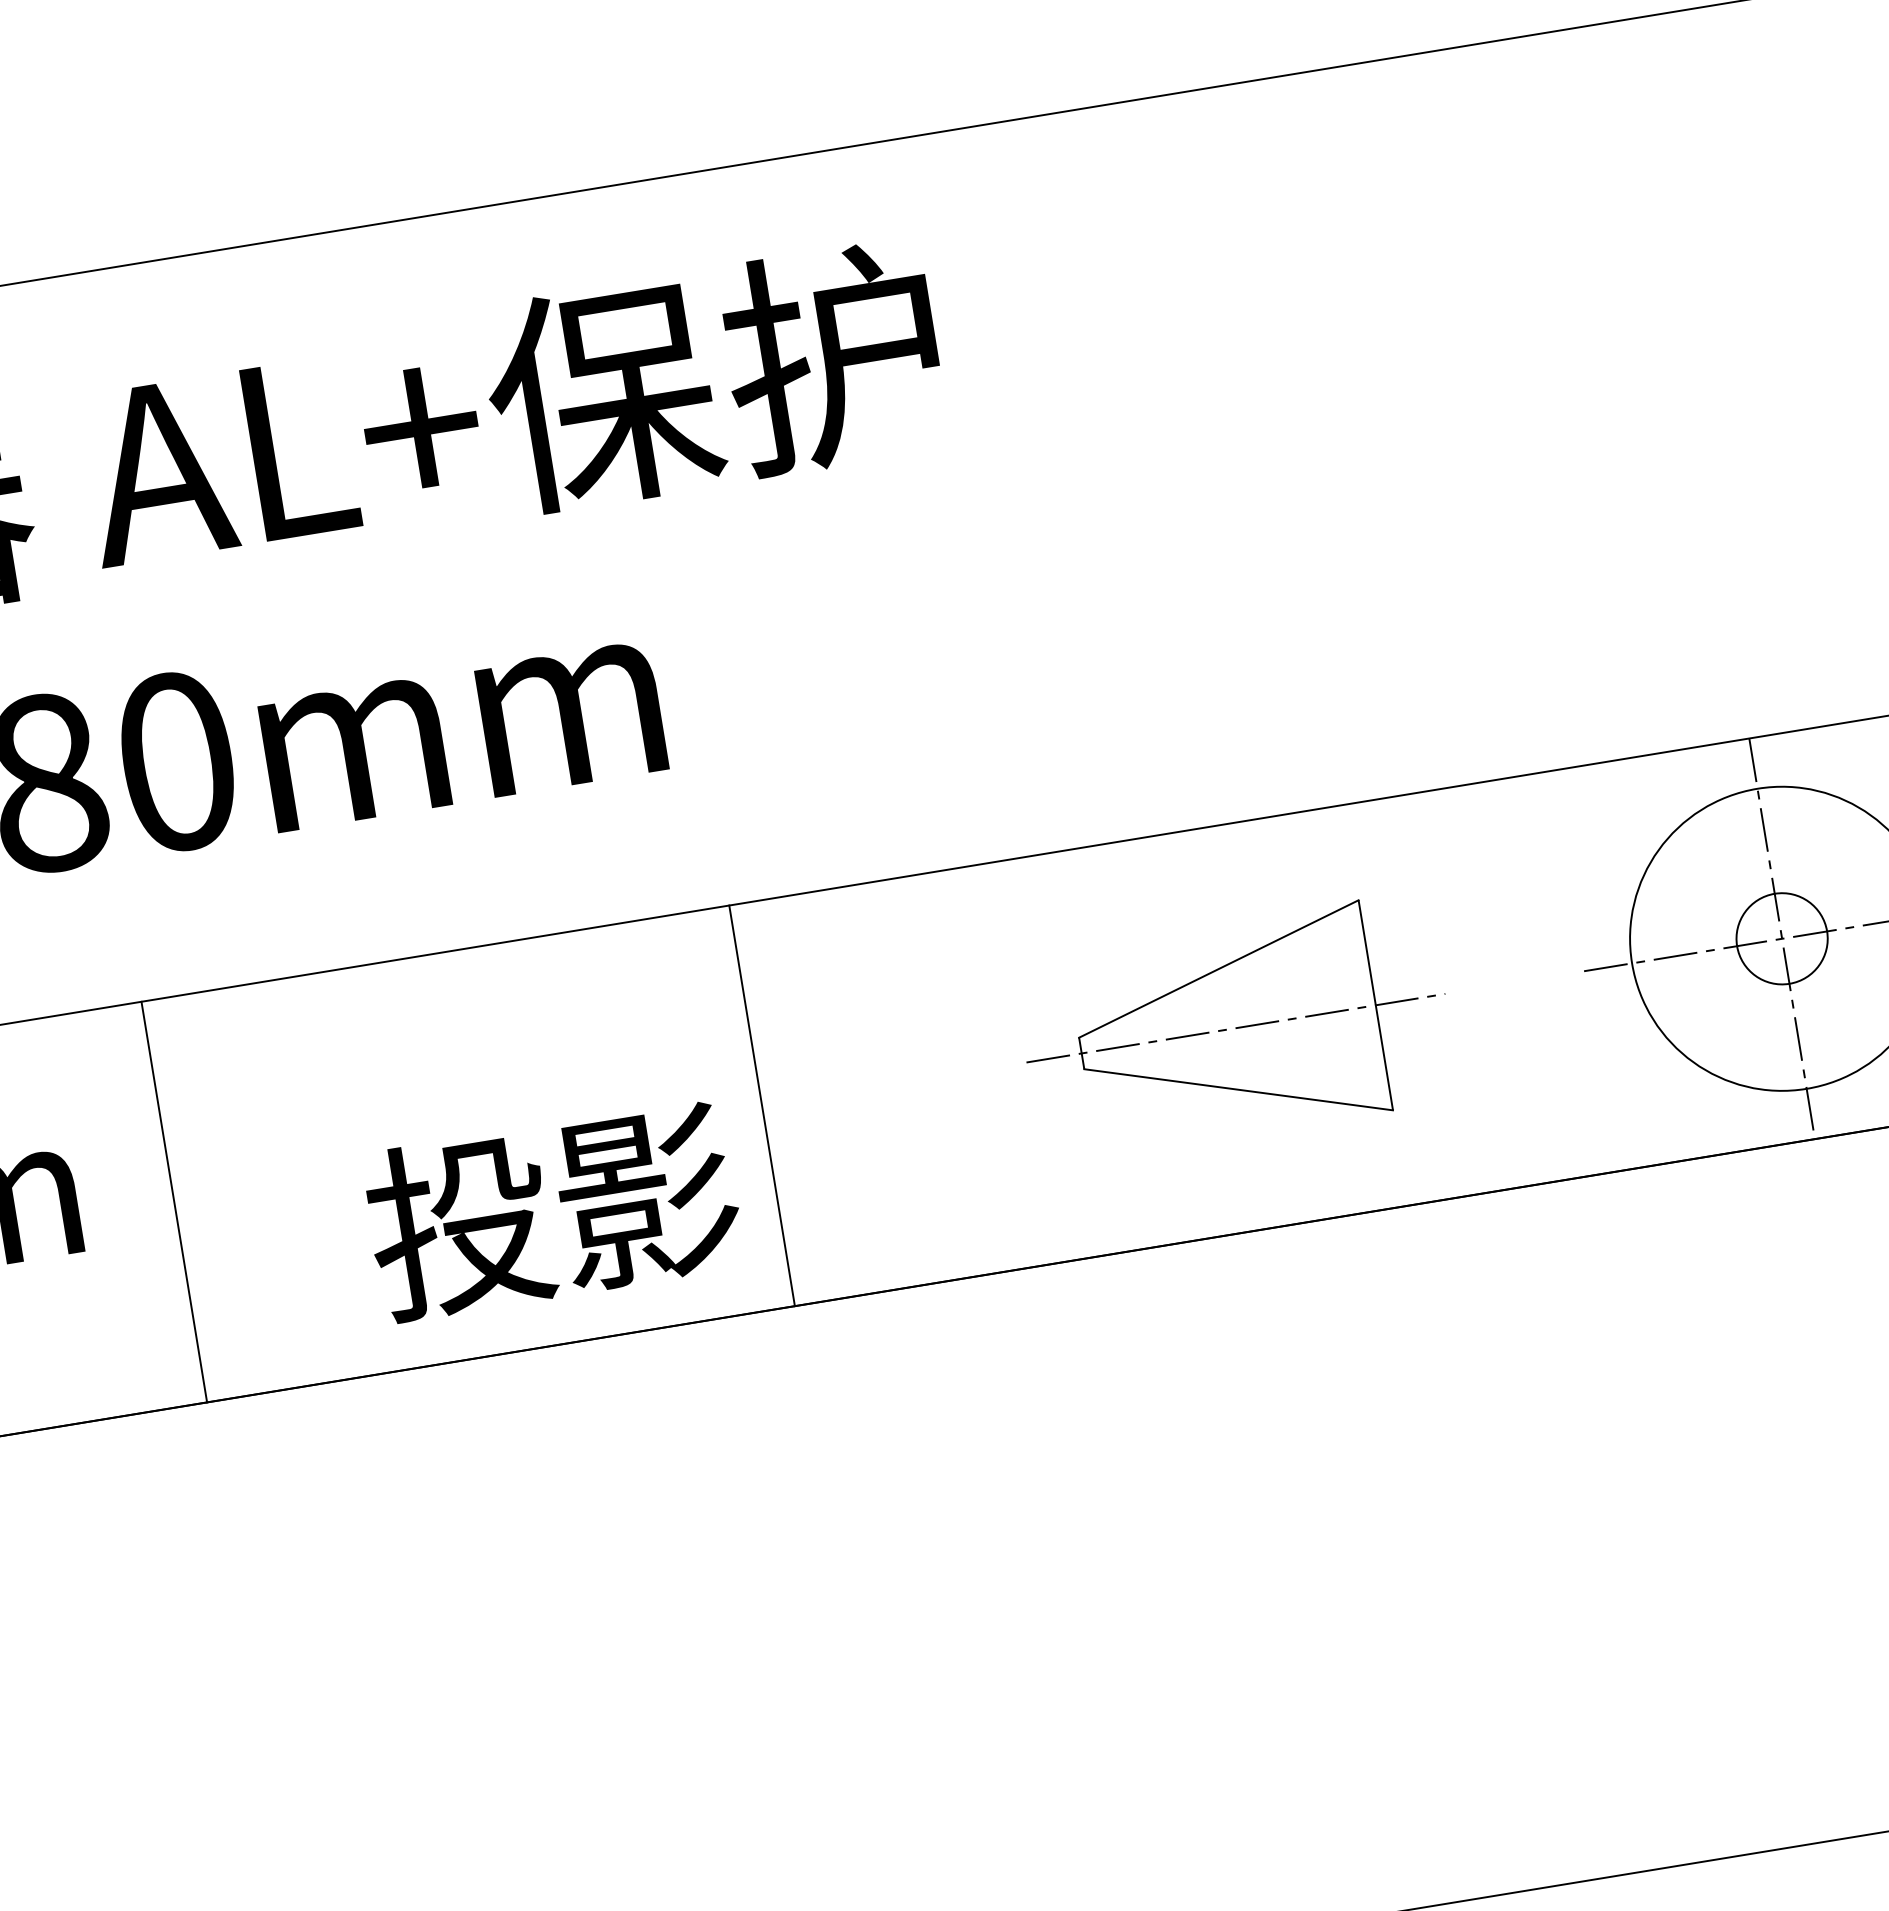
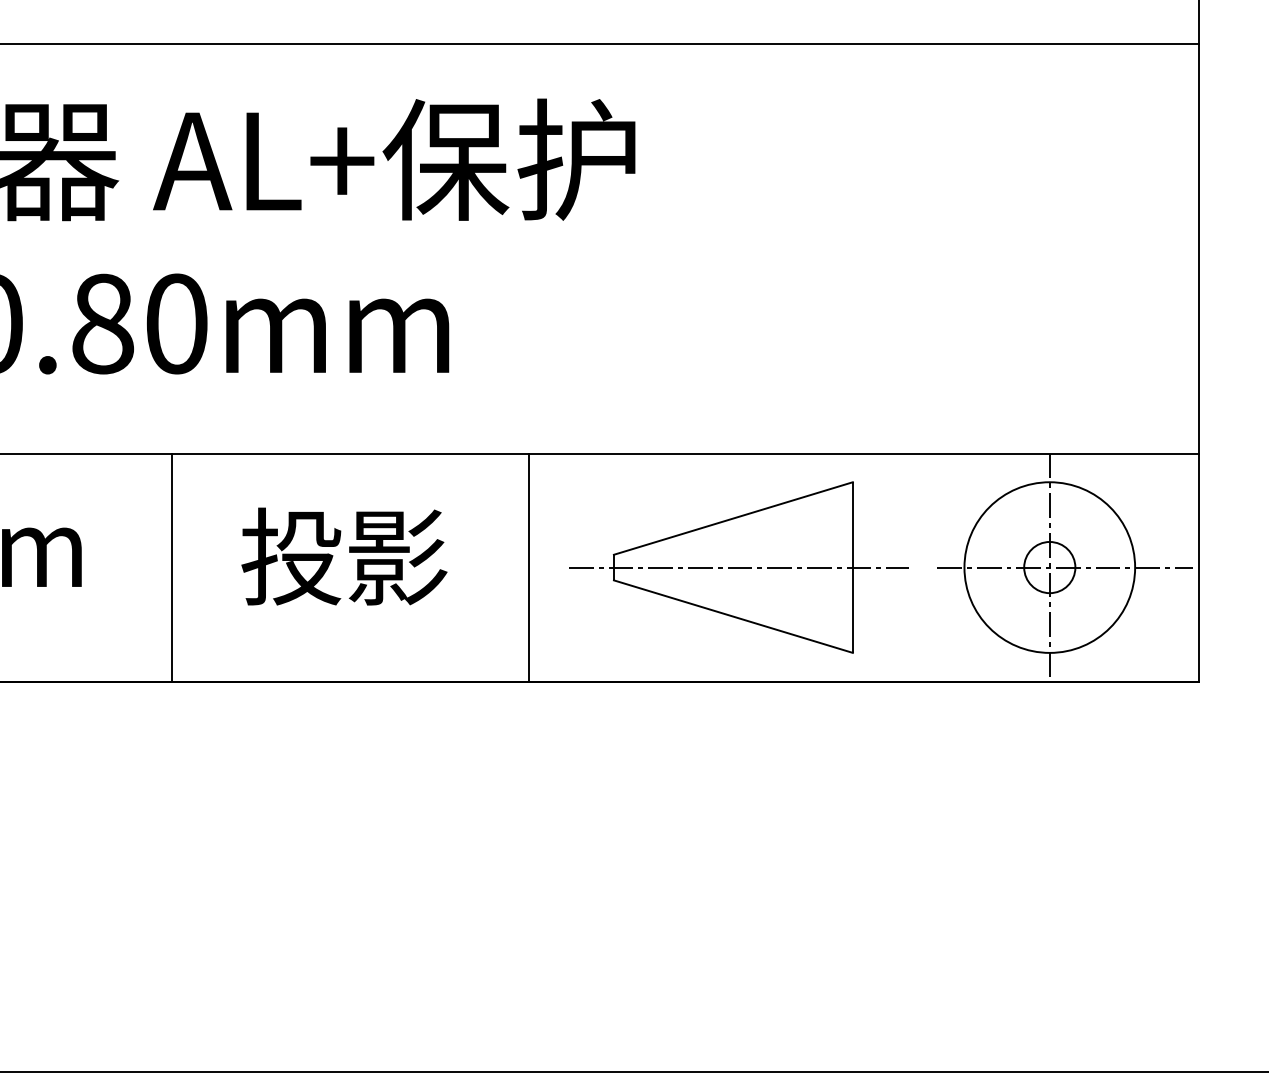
part: (1234, 1028) -> (738, 567), size x1.43
line: (761, 1105) -> (528, 567), moved
line: (174, 1201) -> (172, 567), moved
text: (553, 1210) -> (344, 556), moved

